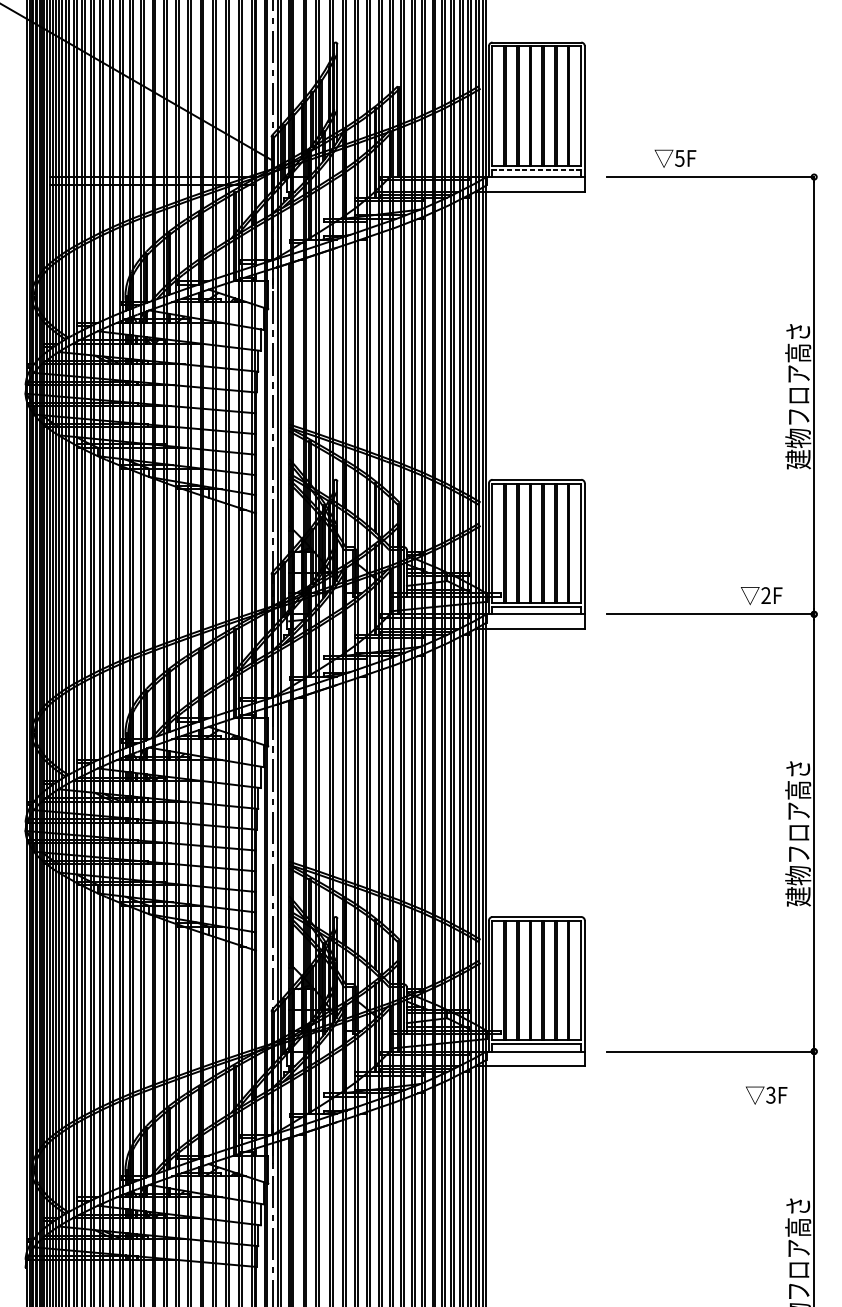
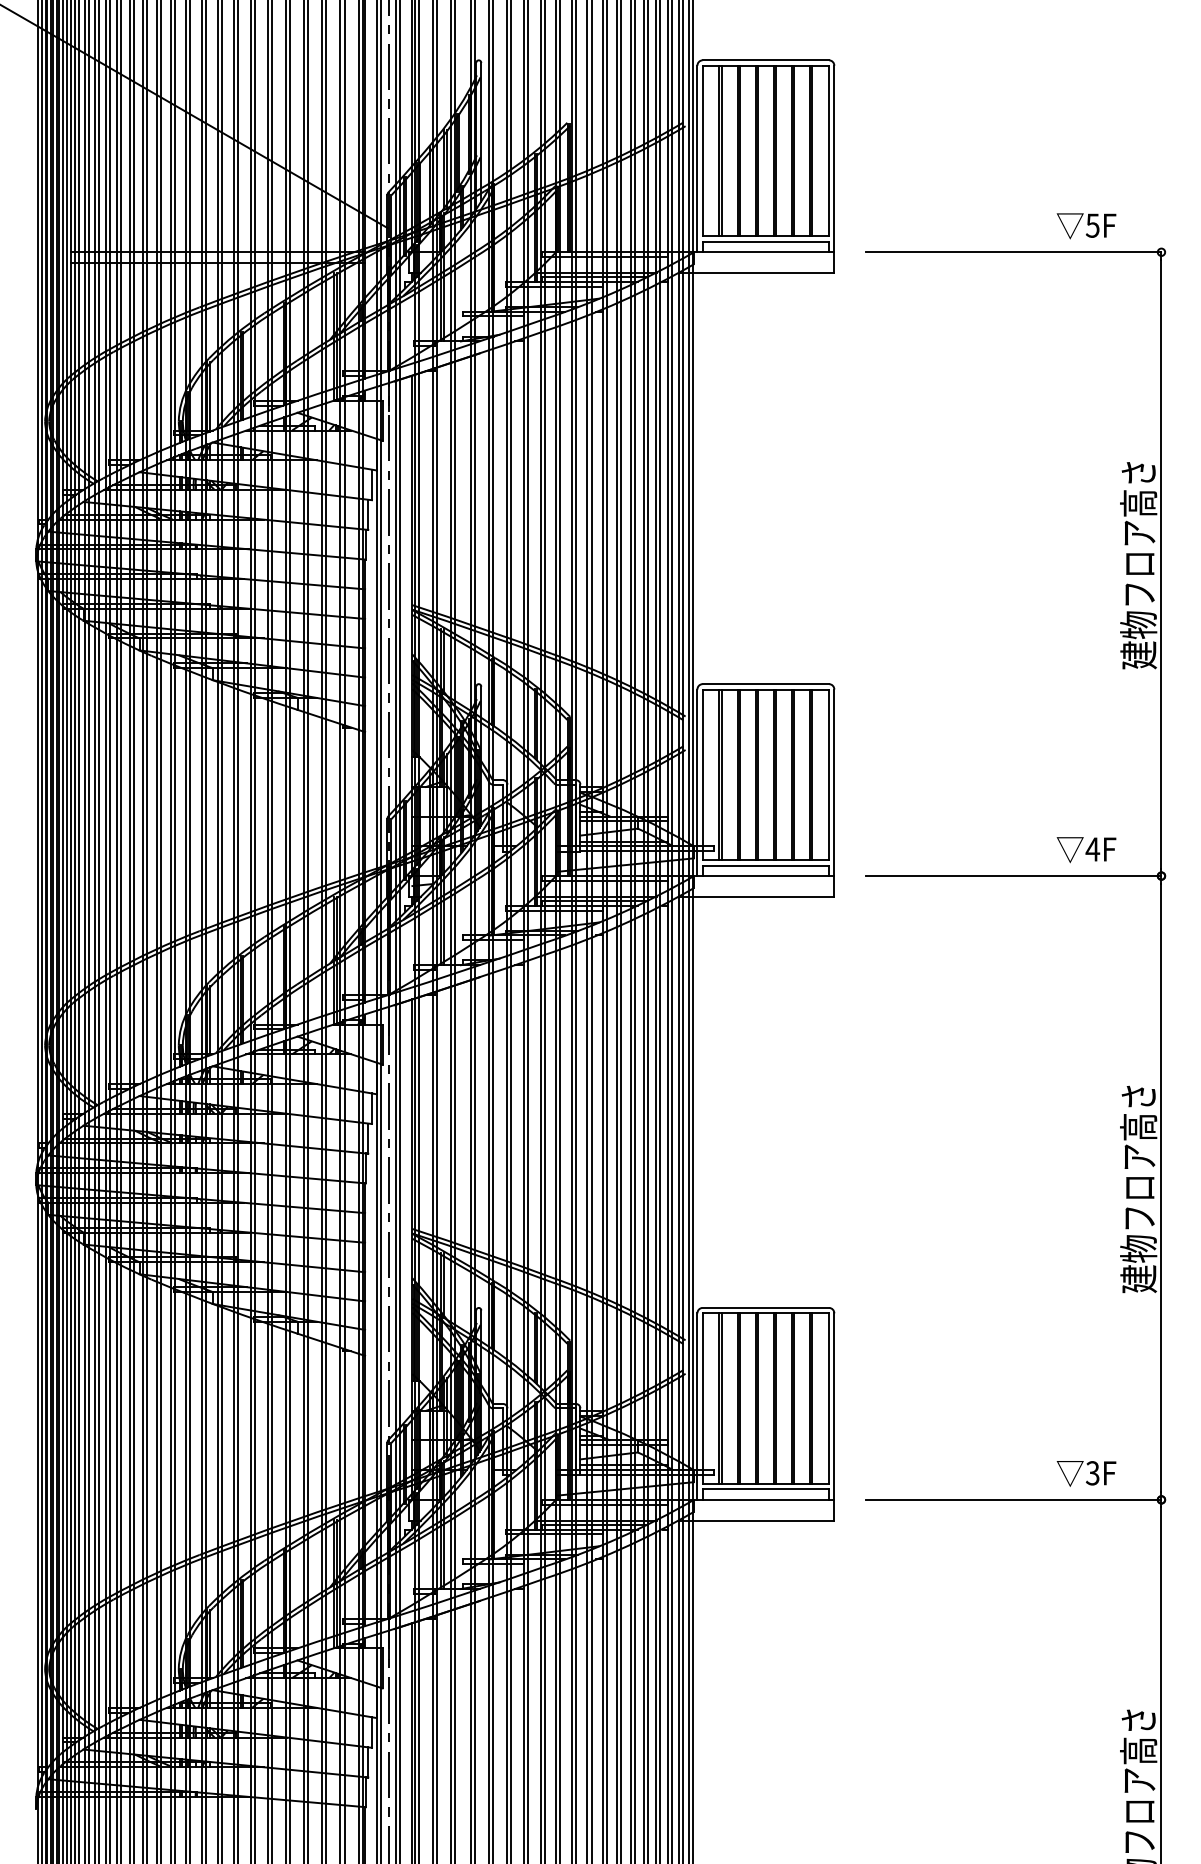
text: (675, 159) -> (1086, 226), moved
line: (536, 169) -> (765, 241), dashed -> solid
text: (765, 595) -> (1092, 849), 2F -> 4F
text: (766, 1095) -> (1086, 1473), moved

